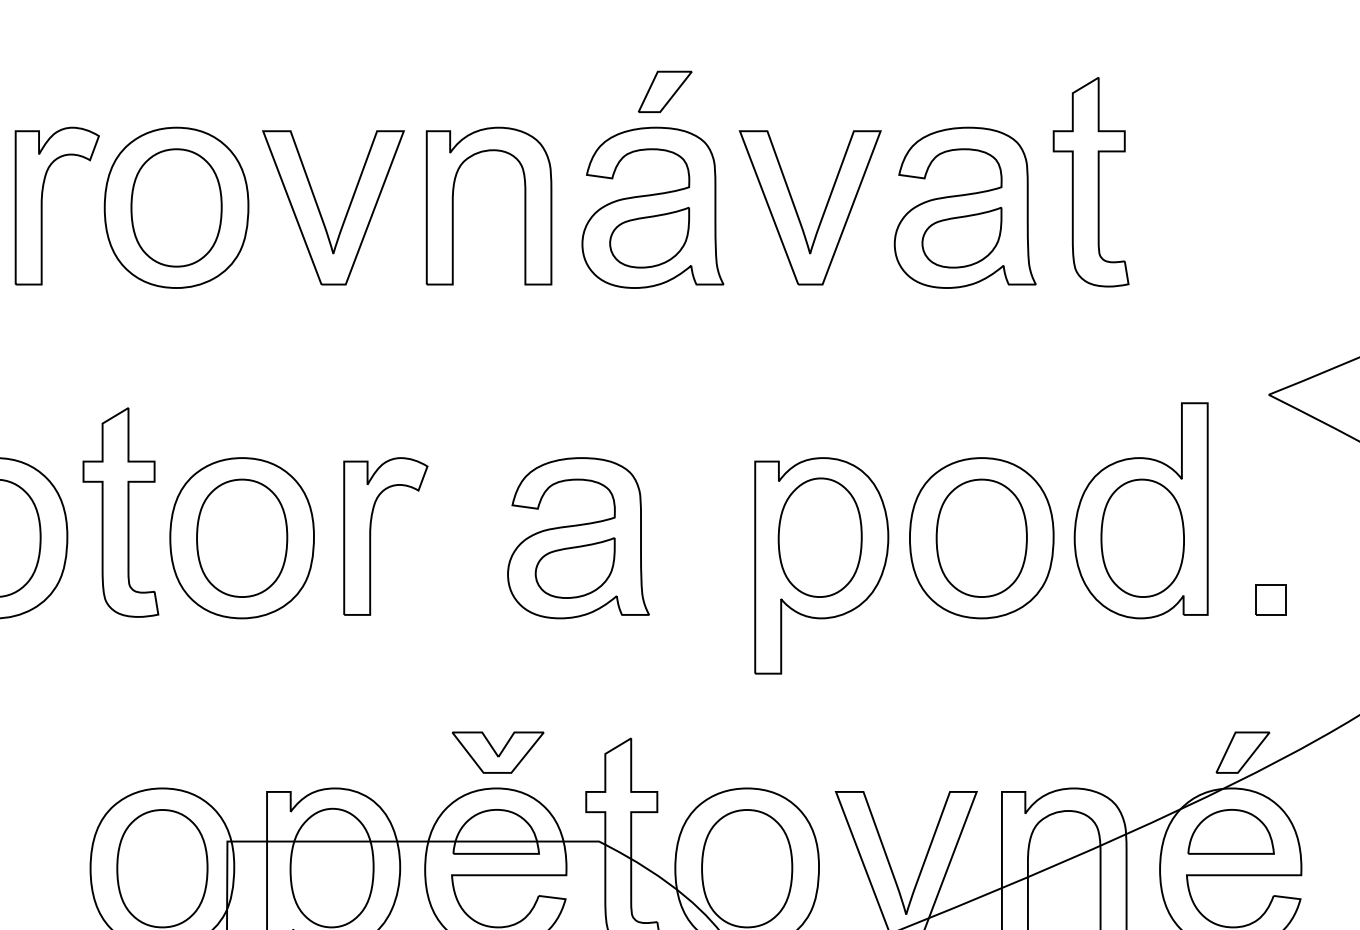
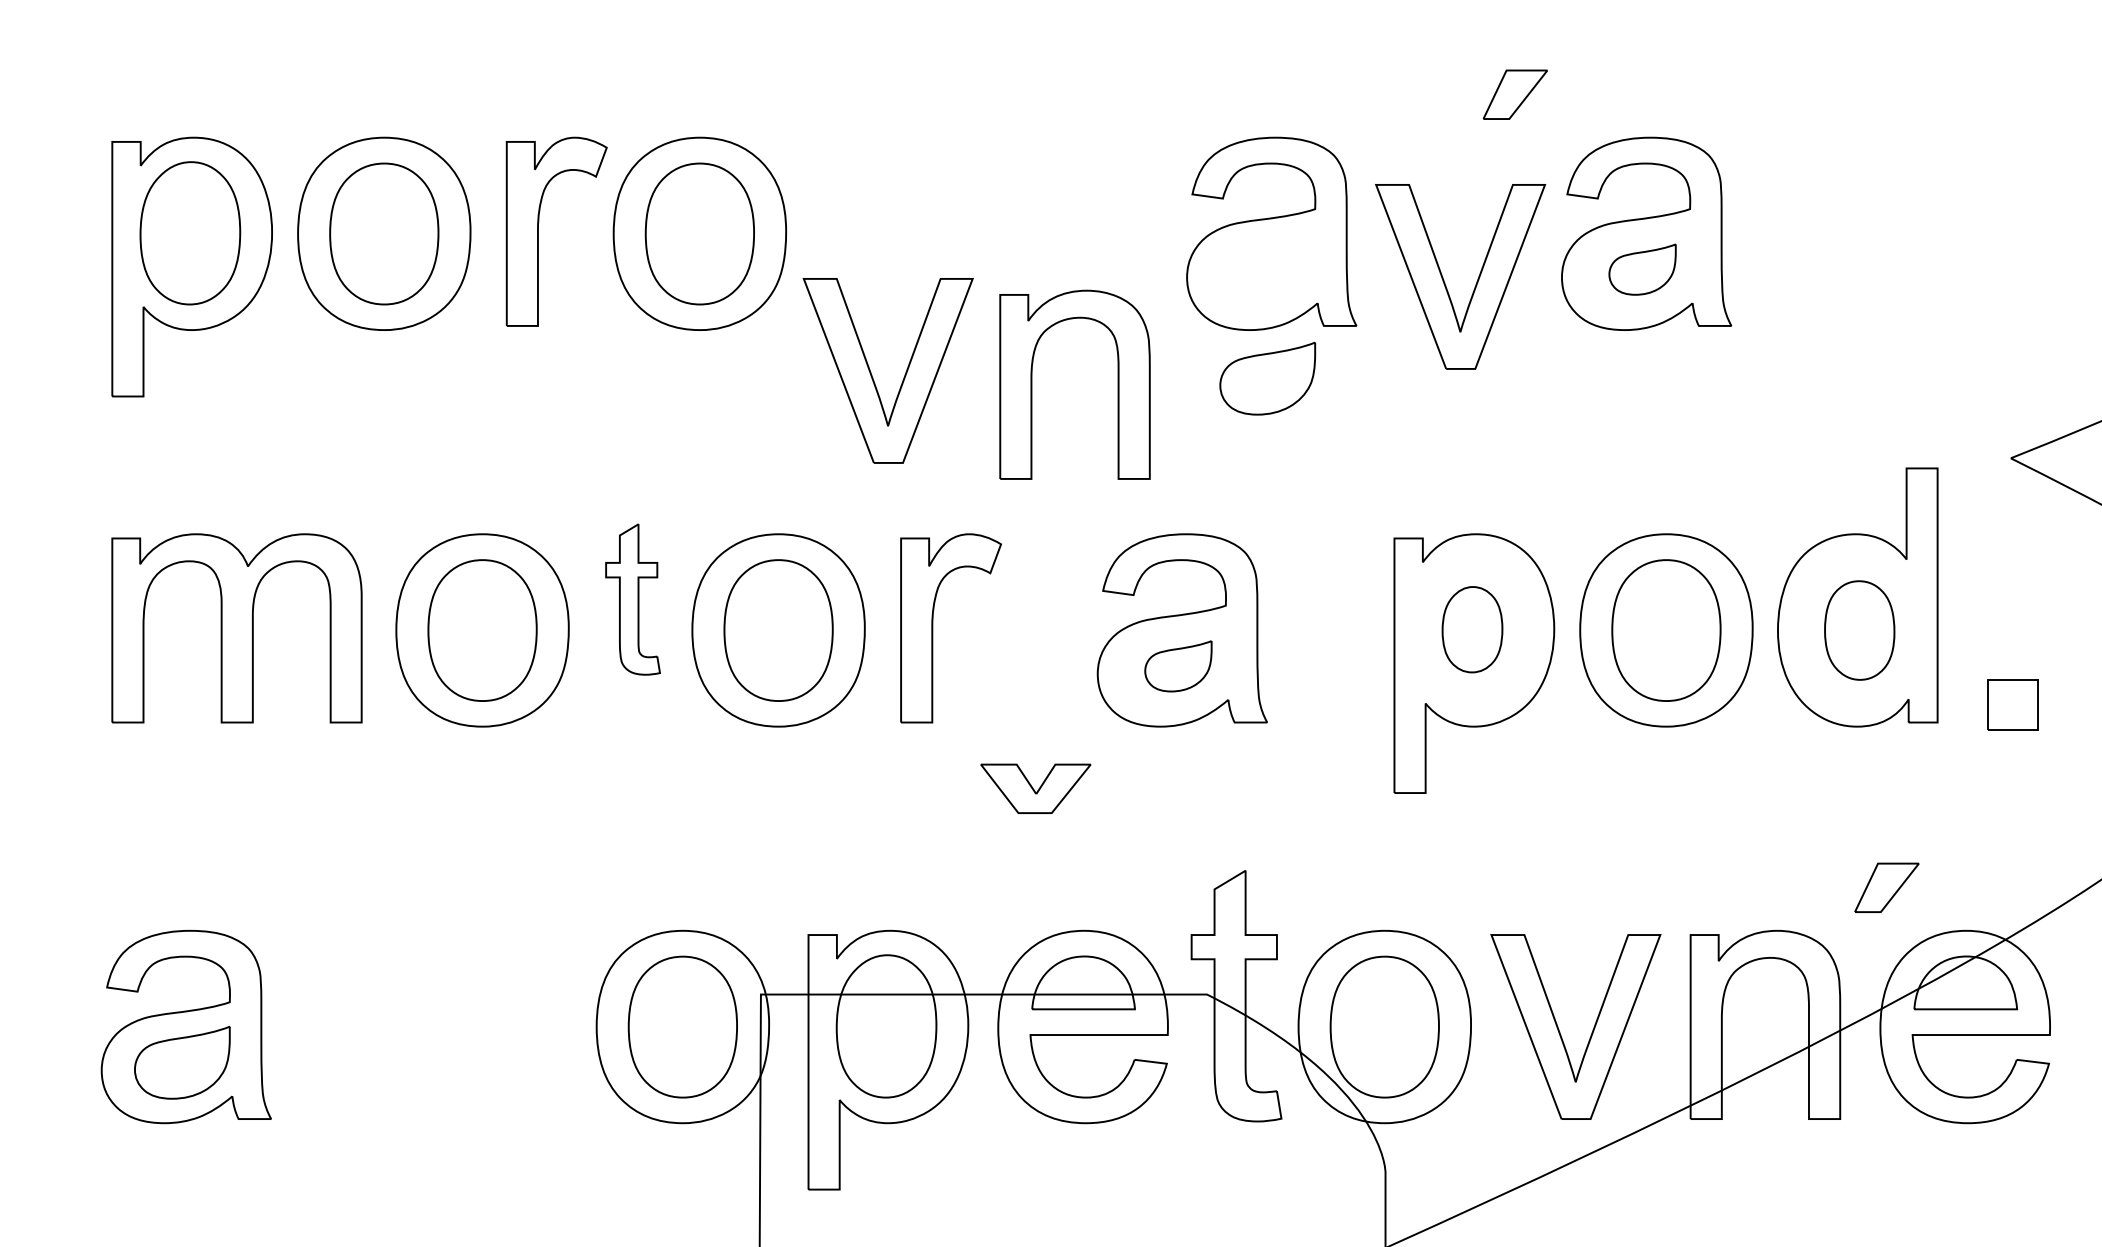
part: (664, 91) -> (1514, 94), moved
part: (1090, 182) -> (1797, 203), removed
part: (453, 205) -> (1032, 384), moved
part: (797, 212) -> (1445, 282), moved
part: (321, 213) -> (873, 377), moved
part: (649, 237) -> (1267, 378), moved
part: (961, 237) -> (1642, 269), size x0.7
part: (120, 512) -> (632, 599), size x0.6
part: (820, 537) -> (1472, 629), size x0.6
part: (1142, 538) -> (1859, 630), size x0.7
part: (575, 568) -> (1178, 666), size x0.7
part: (1270, 599) -> (2013, 704), size x1.4
part: (497, 752) -> (1035, 788), moved
part: (1242, 752) -> (1886, 887), moved

